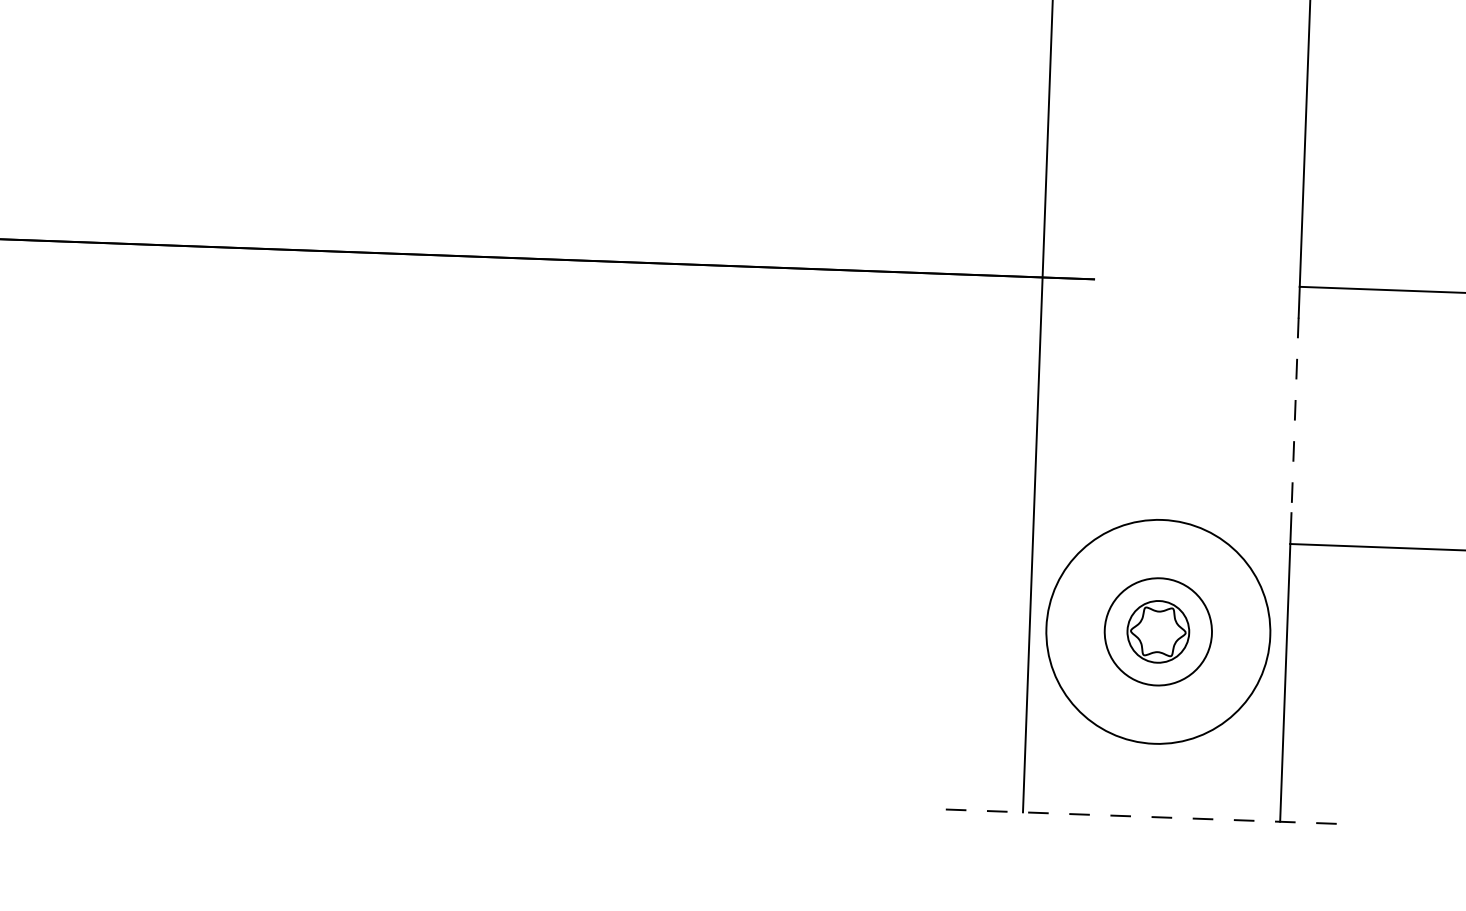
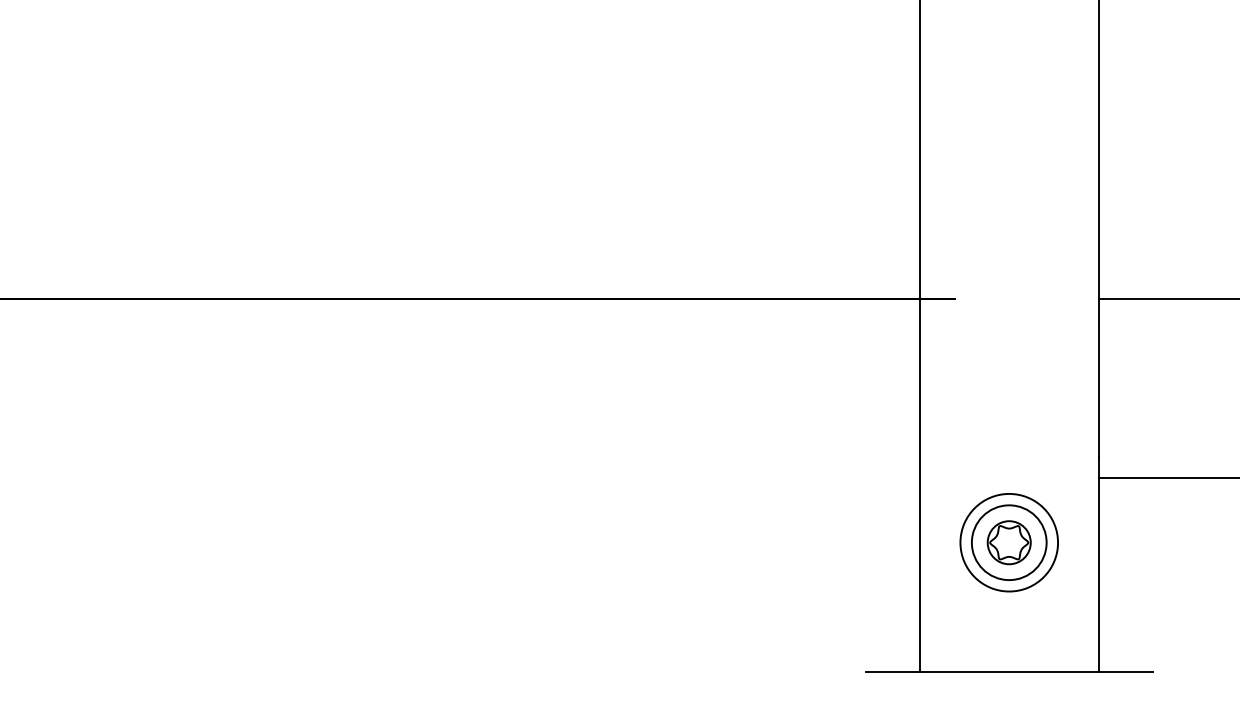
line: (1294, 415) -> (1098, 388), dashed -> solid
circle: (1158, 631) -> (1009, 542), size x0.62
line: (1151, 816) -> (1009, 671), dashed -> solid

